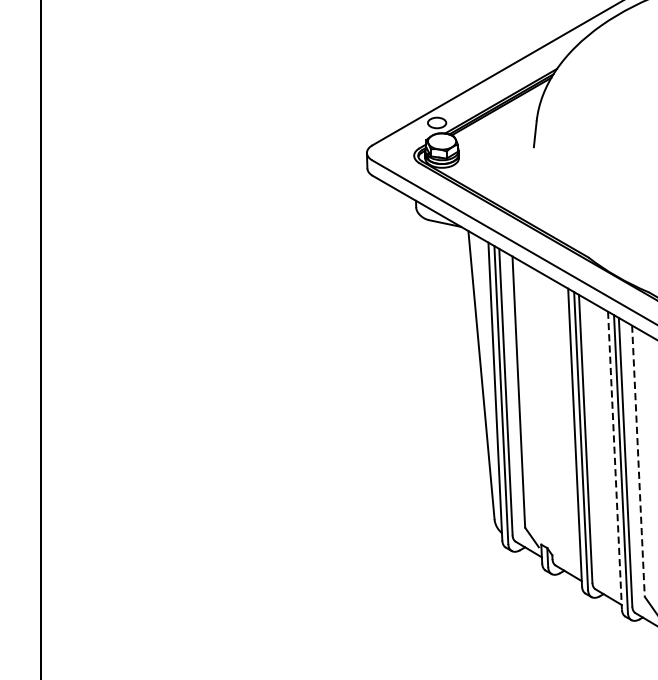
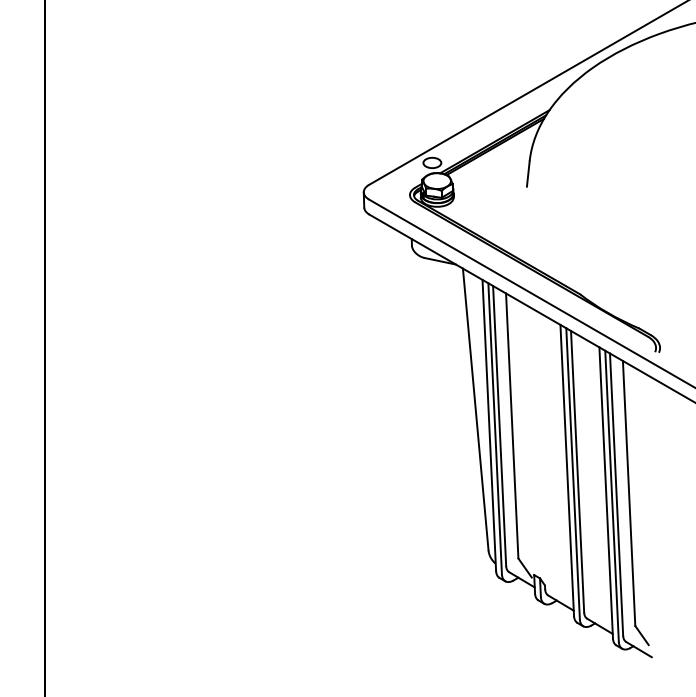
line: (615, 460) -> (606, 492), dashed -> solid
line: (638, 461) -> (629, 493), dashed -> solid

